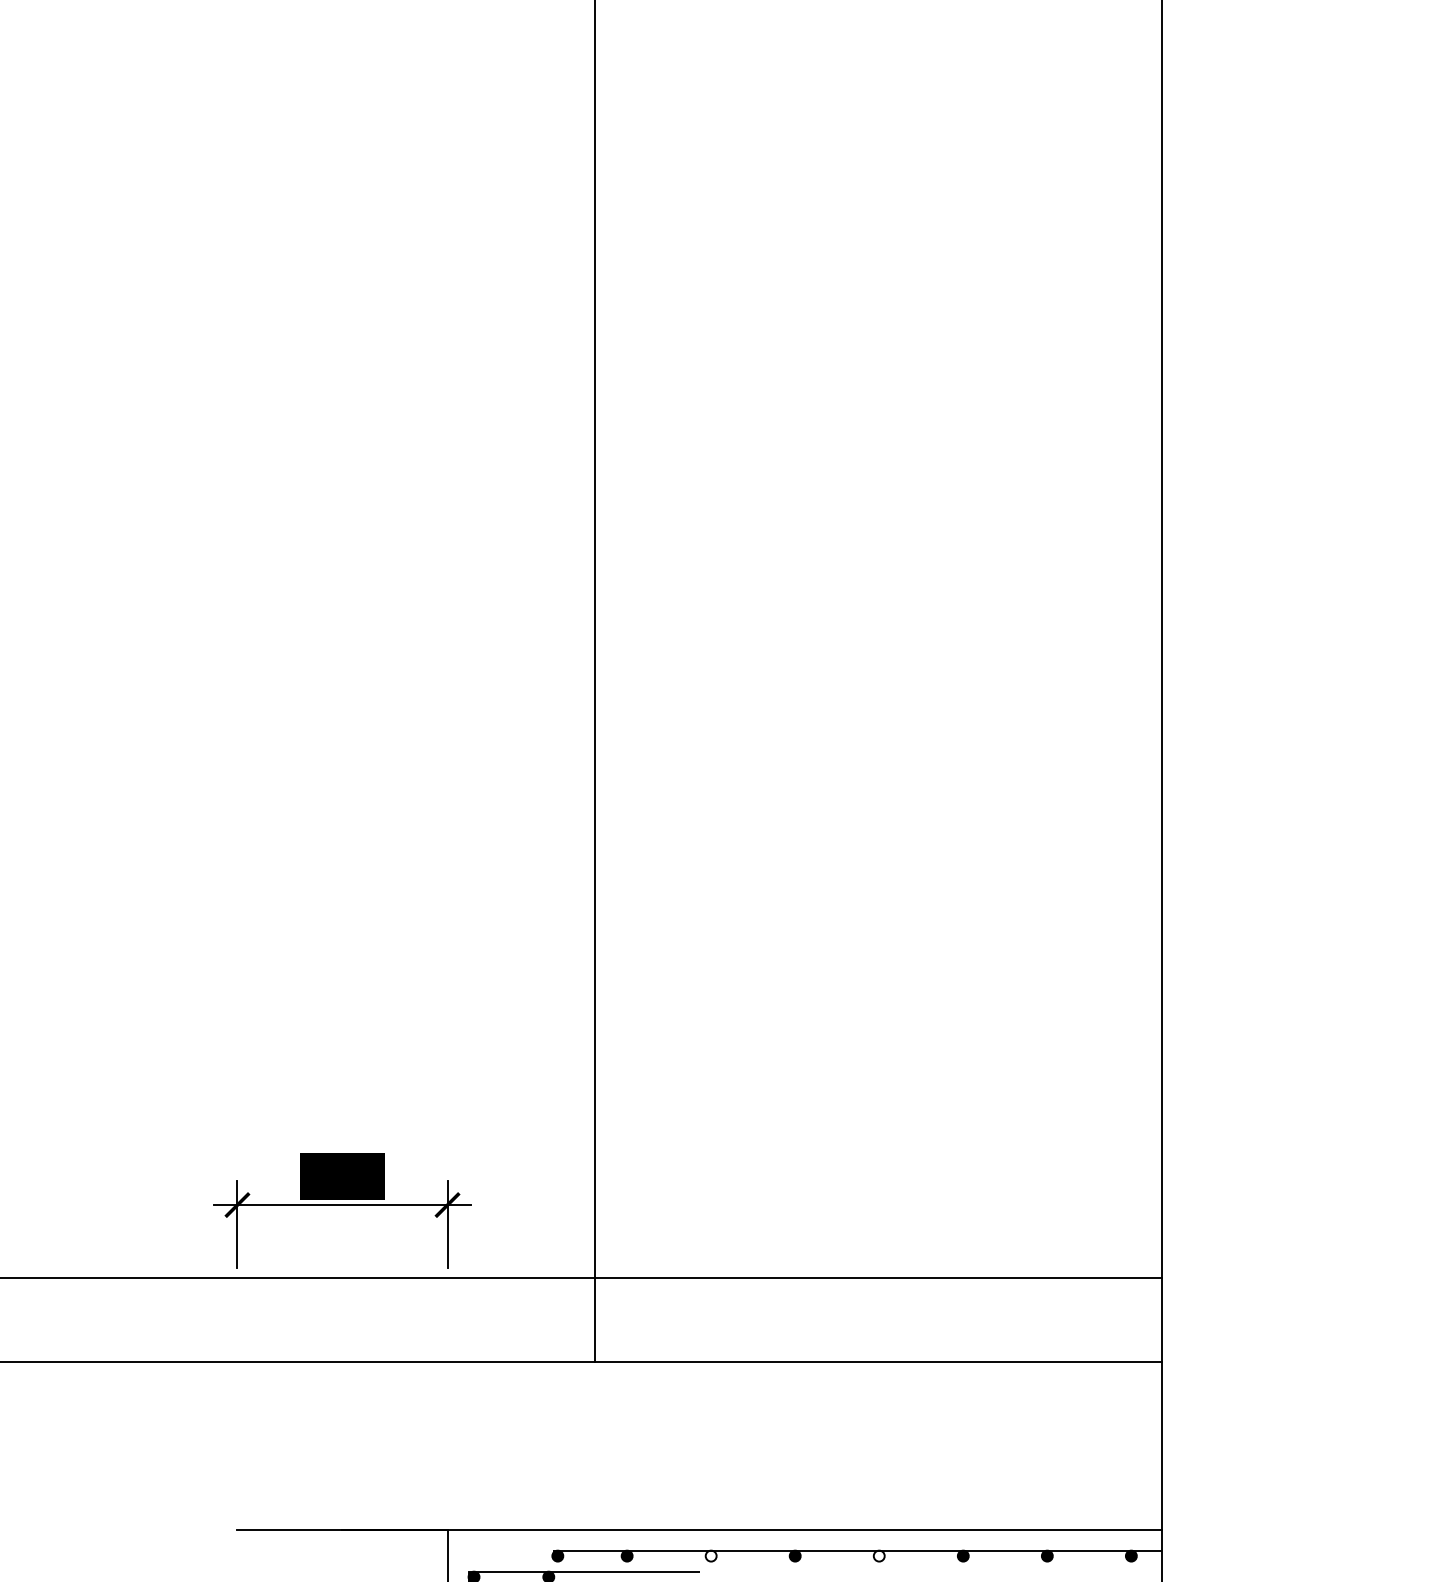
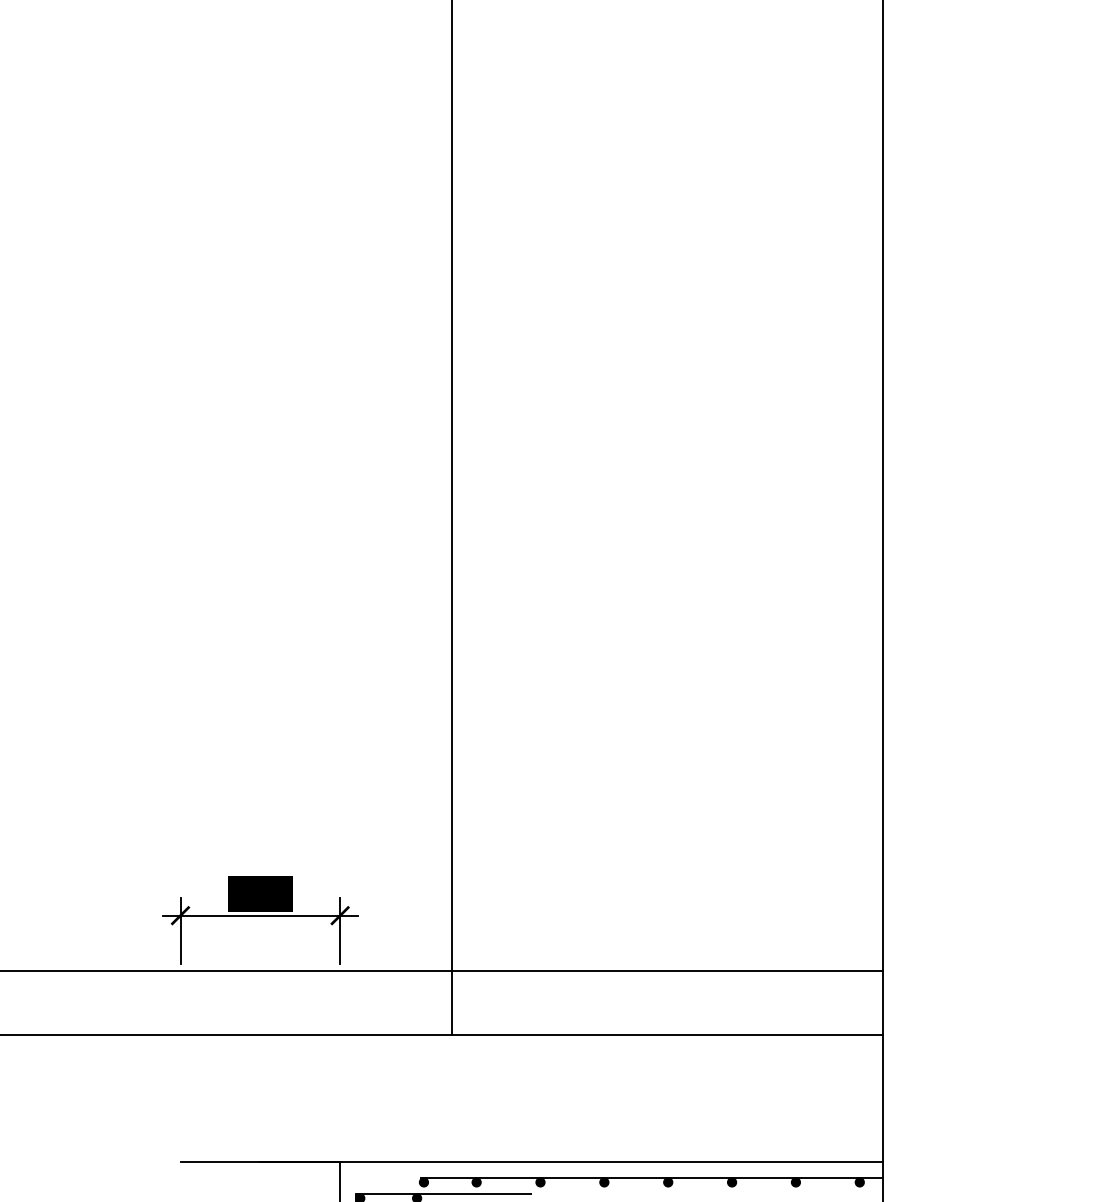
fill: (710, 1555) -> (539, 1181), added
fill: (878, 1555) -> (667, 1181), added

